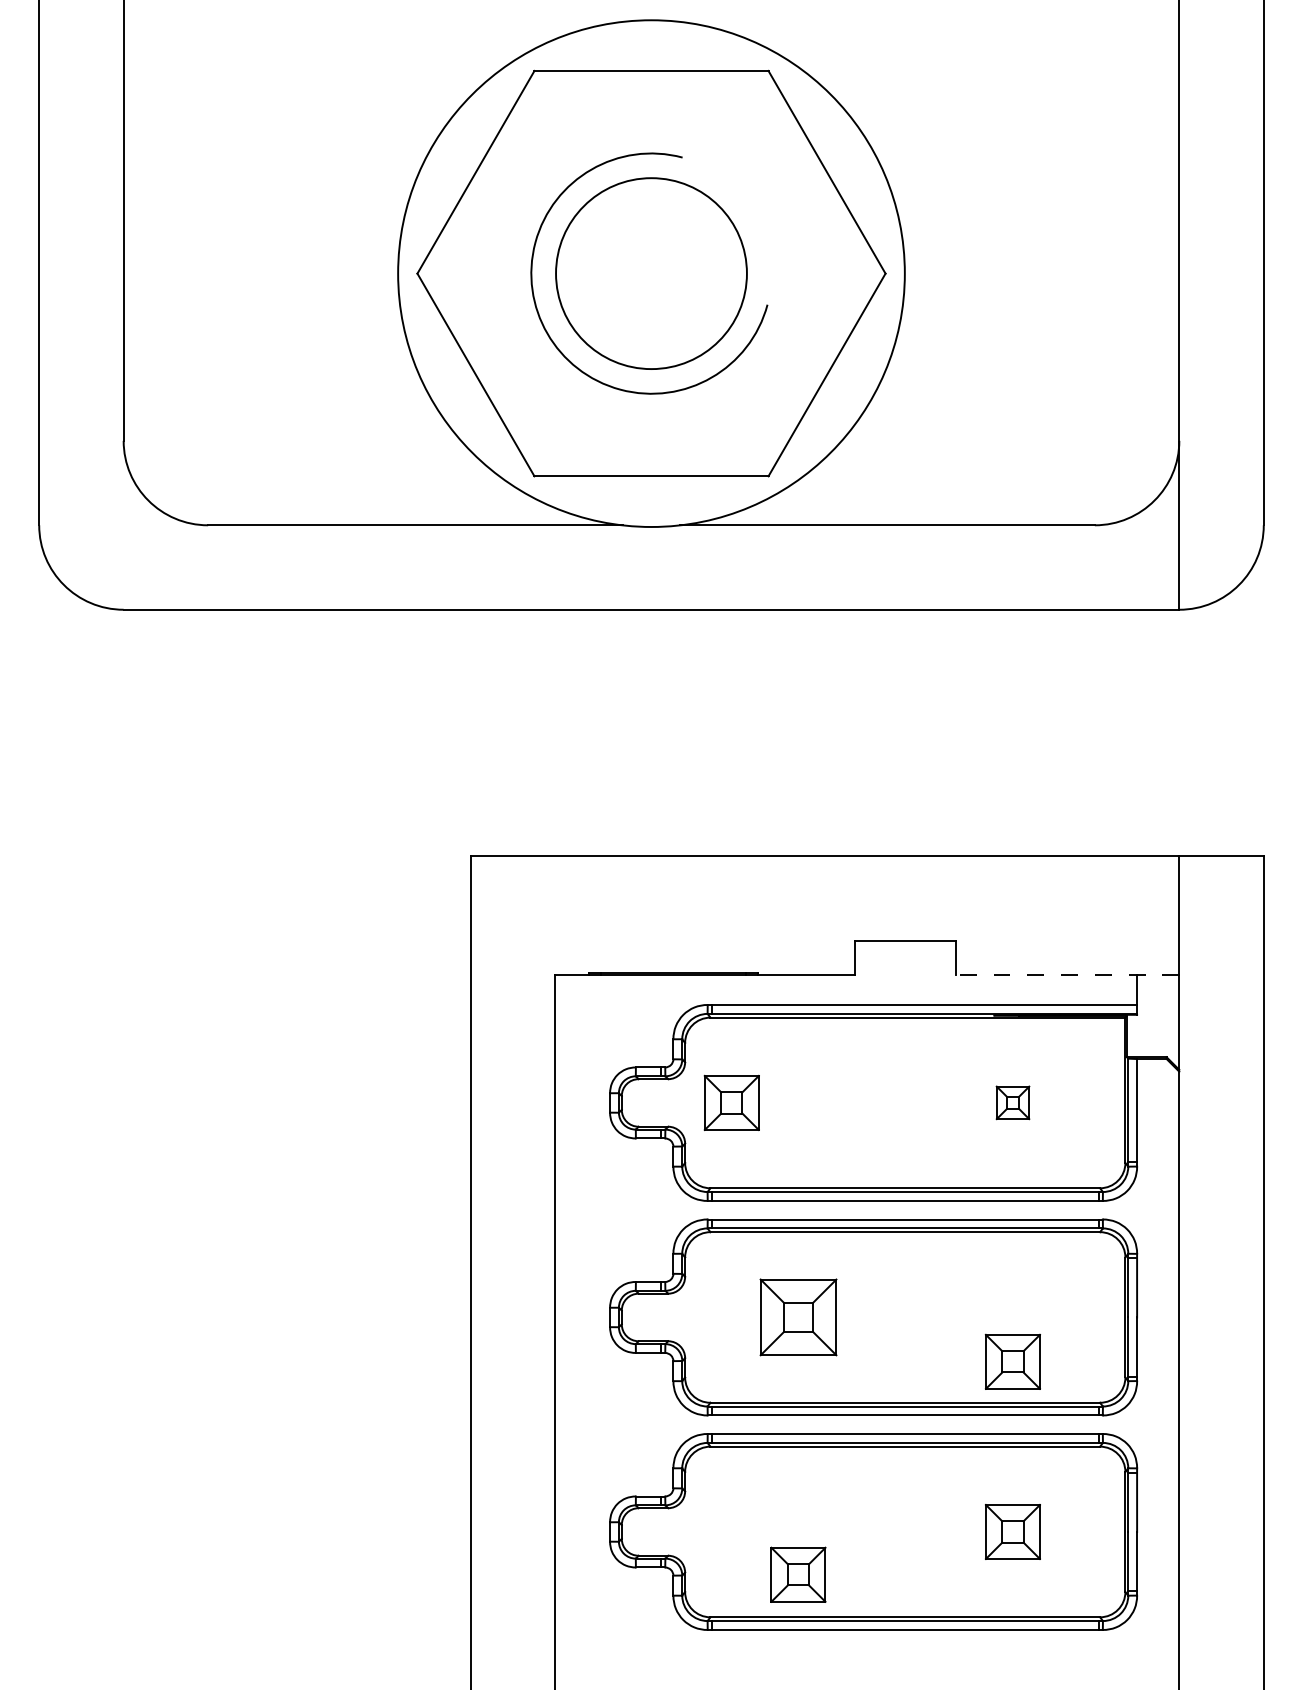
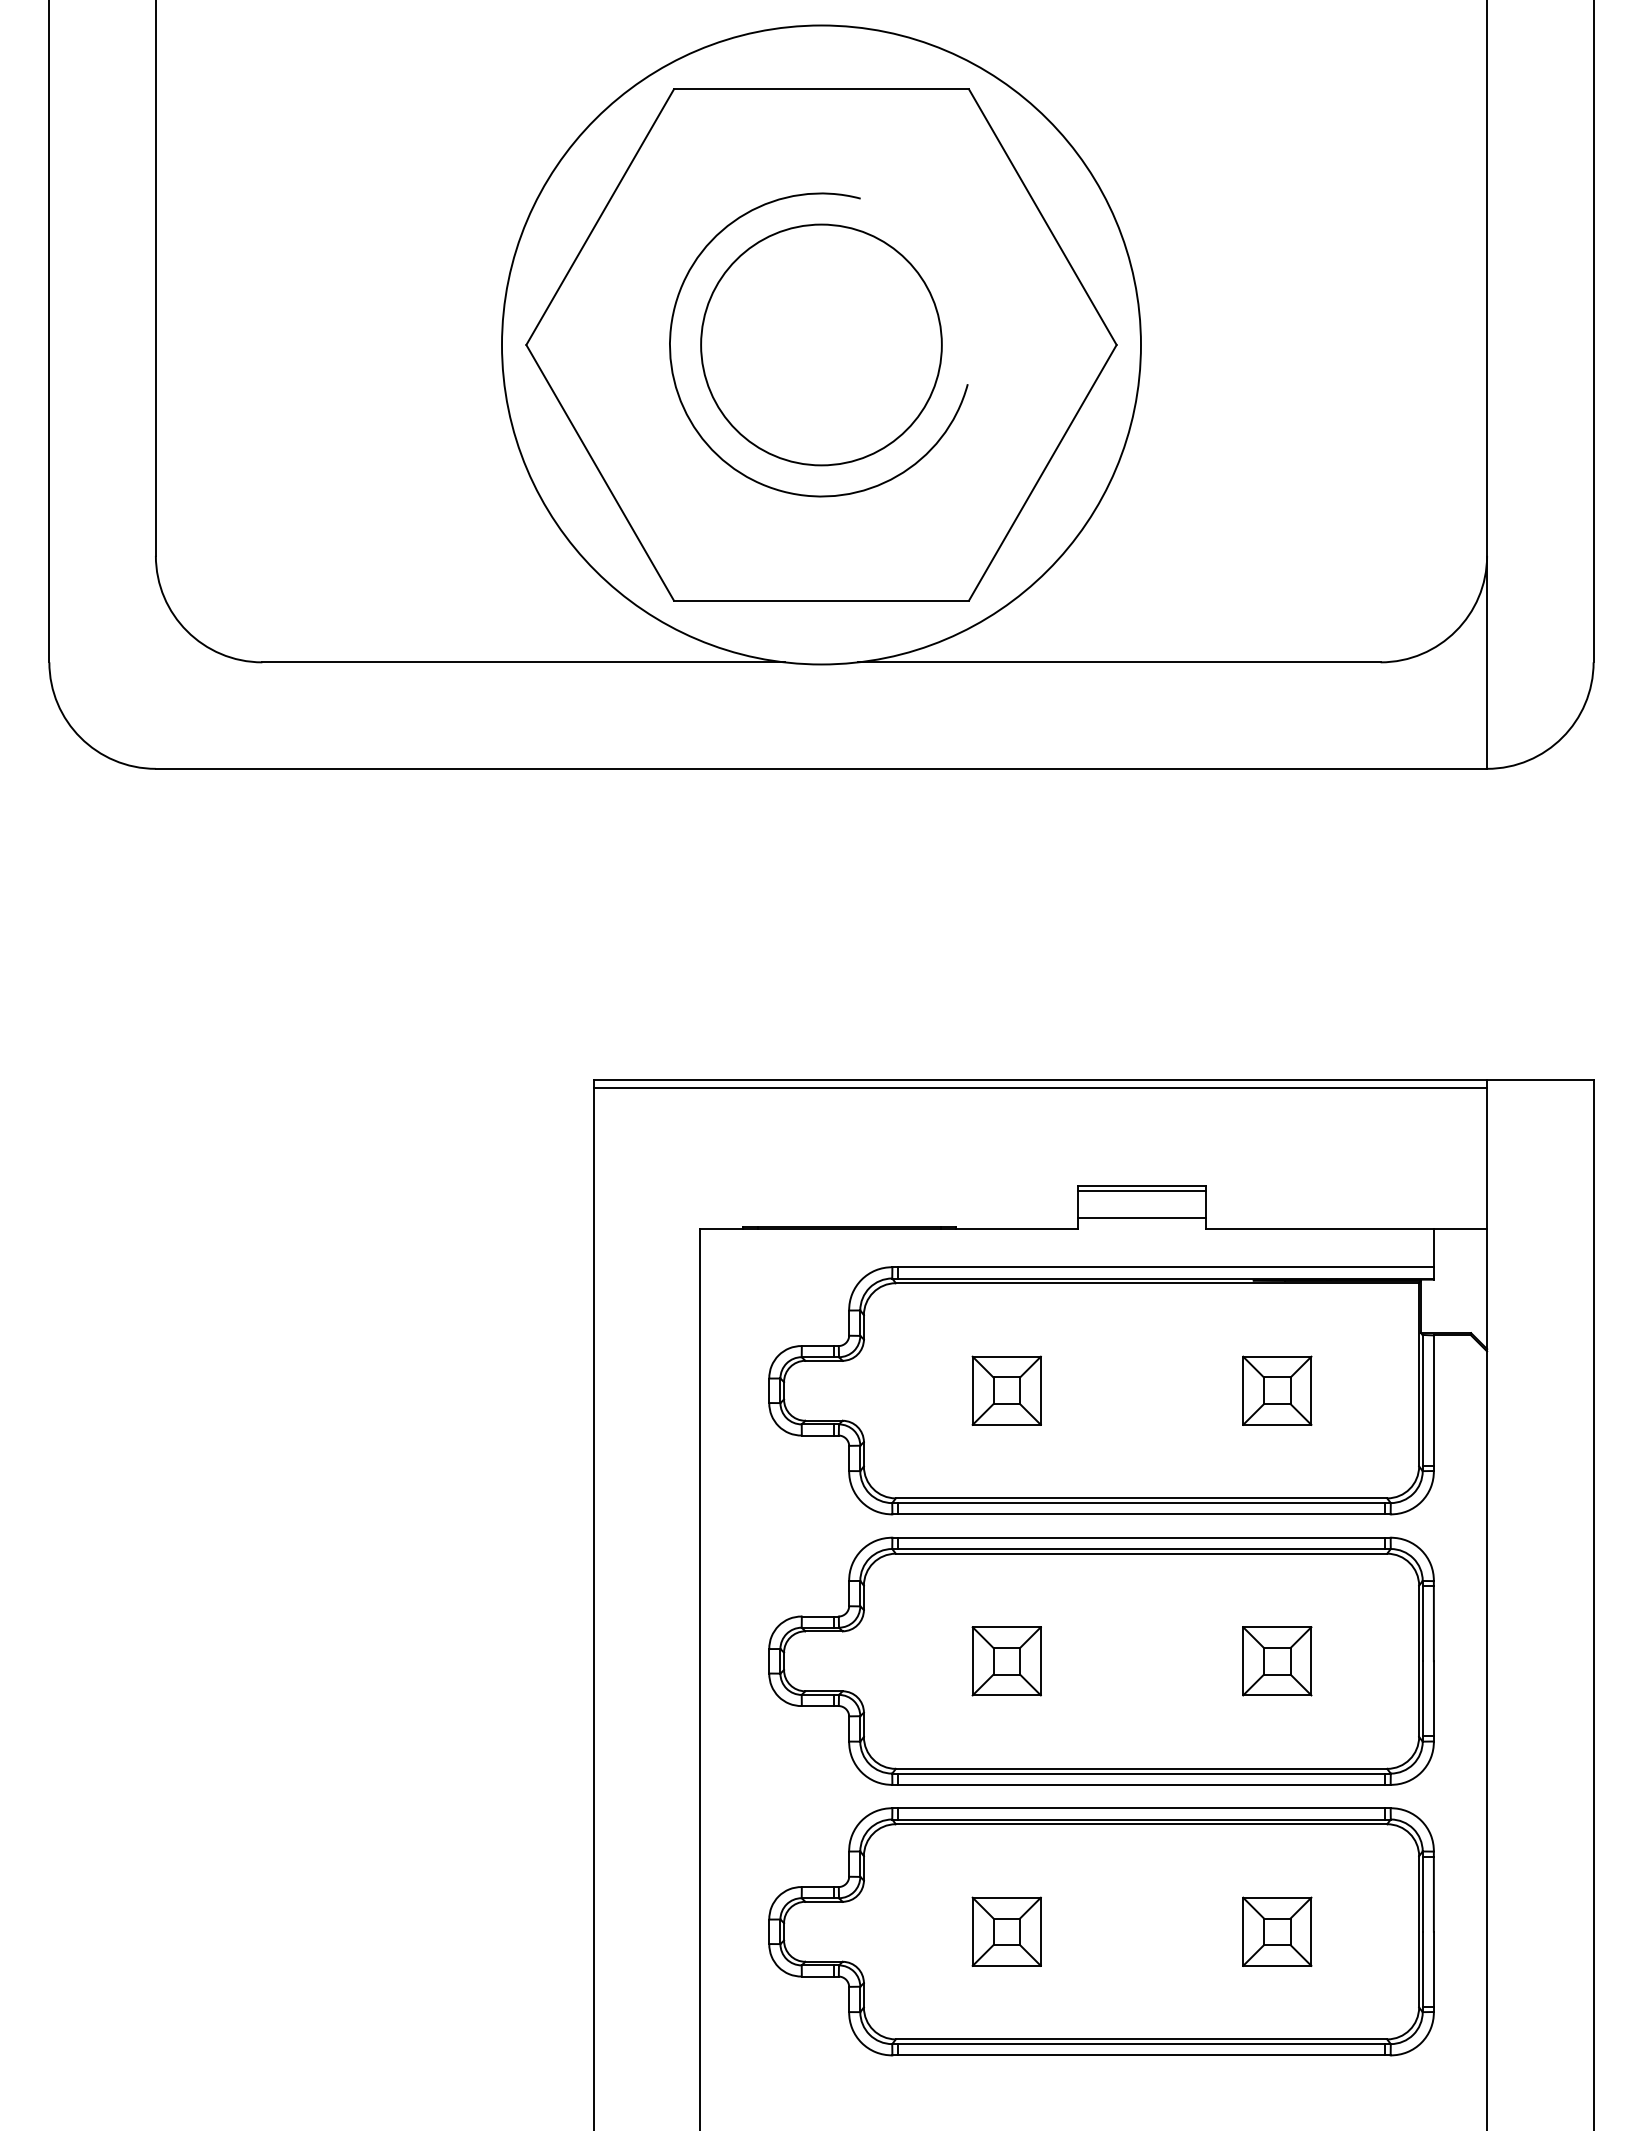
line: (825, 863) -> (1040, 1088), added
line: (905, 944) -> (1141, 1191), added
line: (905, 966) -> (1141, 1218), added
line: (1067, 974) -> (1346, 1228), dashed -> solid
part: (731, 1102) -> (1006, 1390), moved
part: (1013, 1102) -> (1277, 1390), size x1.67
part: (798, 1317) -> (1006, 1661), size x0.71
part: (1013, 1362) -> (1277, 1661), moved
part: (798, 1574) -> (1006, 1931), moved

